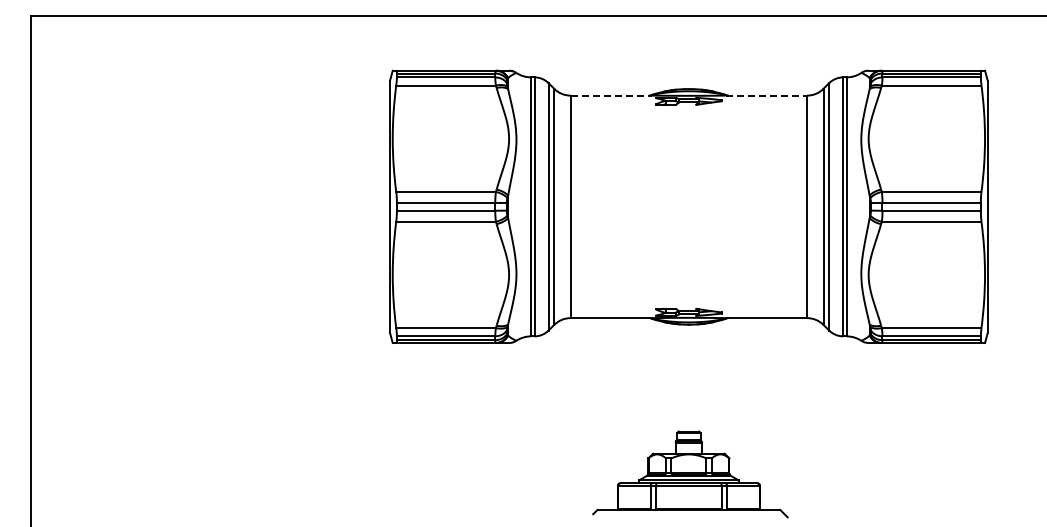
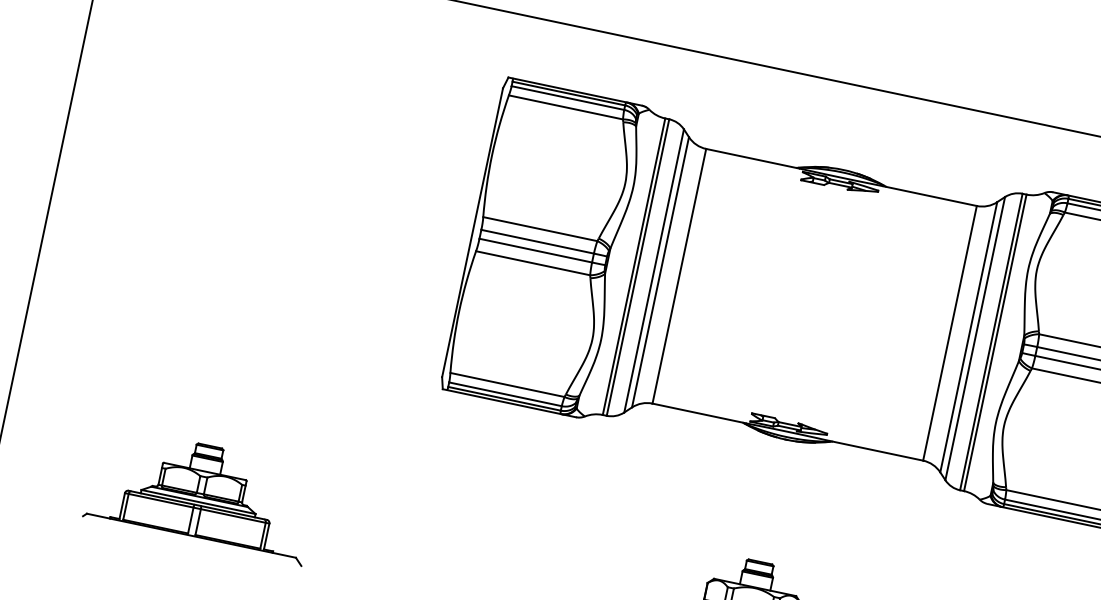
line: (611, 95) -> (752, 158), dashed -> solid
line: (766, 95) -> (930, 196), dashed -> solid
part: (209, 473) -> (201, 494), added

